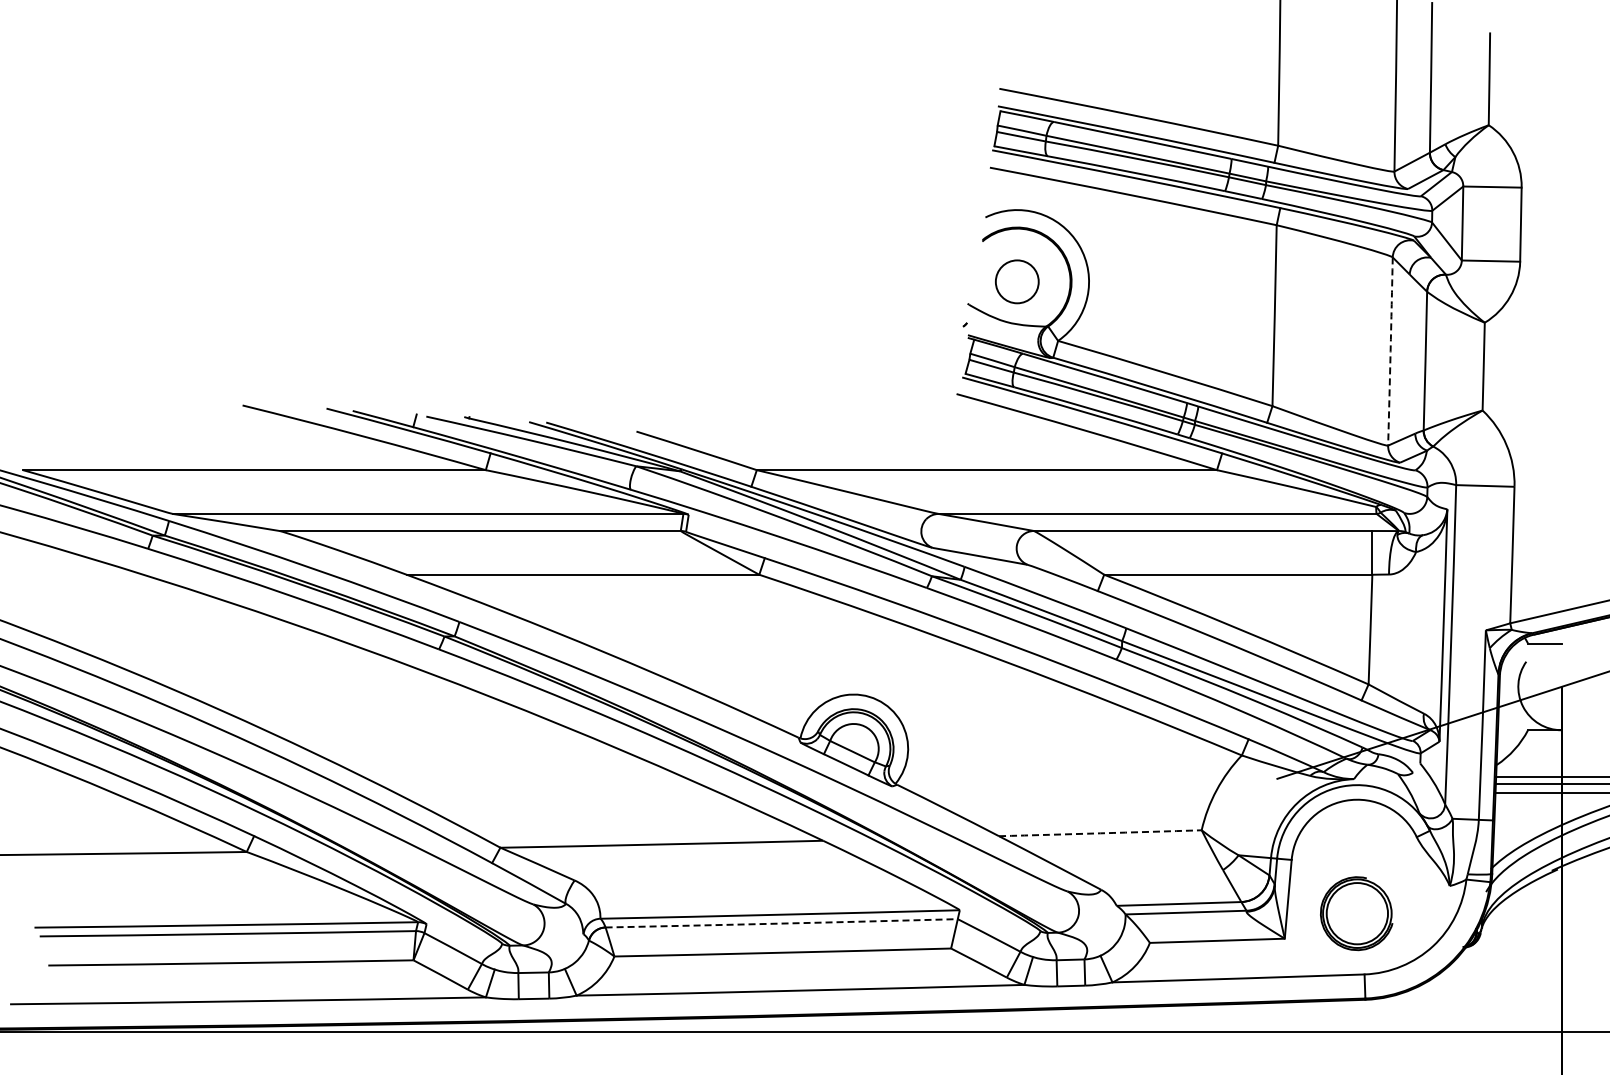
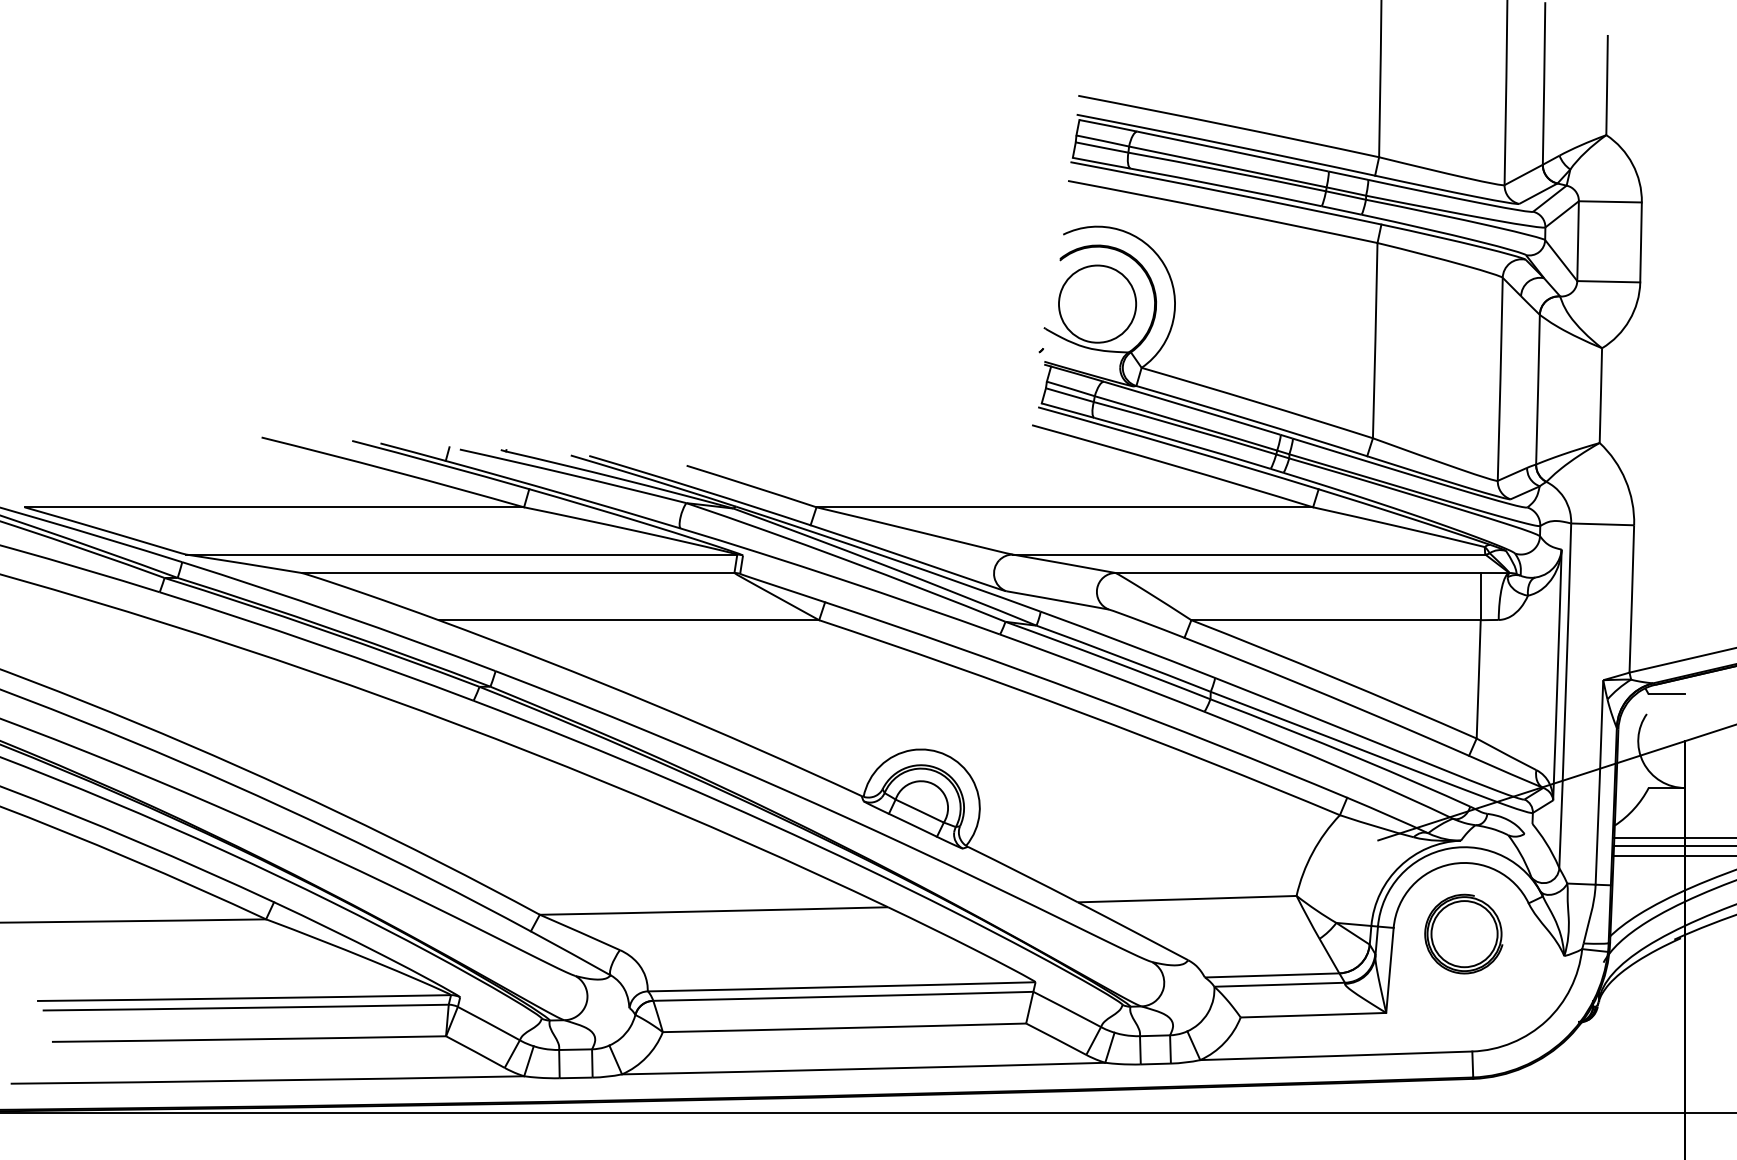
circle: (1017, 281) -> (1097, 303), size x1.67
arc: (1390, 351) -> (1500, 379), dashed -> solid
arc: (1100, 833) -> (1187, 899), dashed -> solid
part: (1356, 913) -> (1463, 933), moved
arc: (781, 923) -> (843, 996), dashed -> solid

